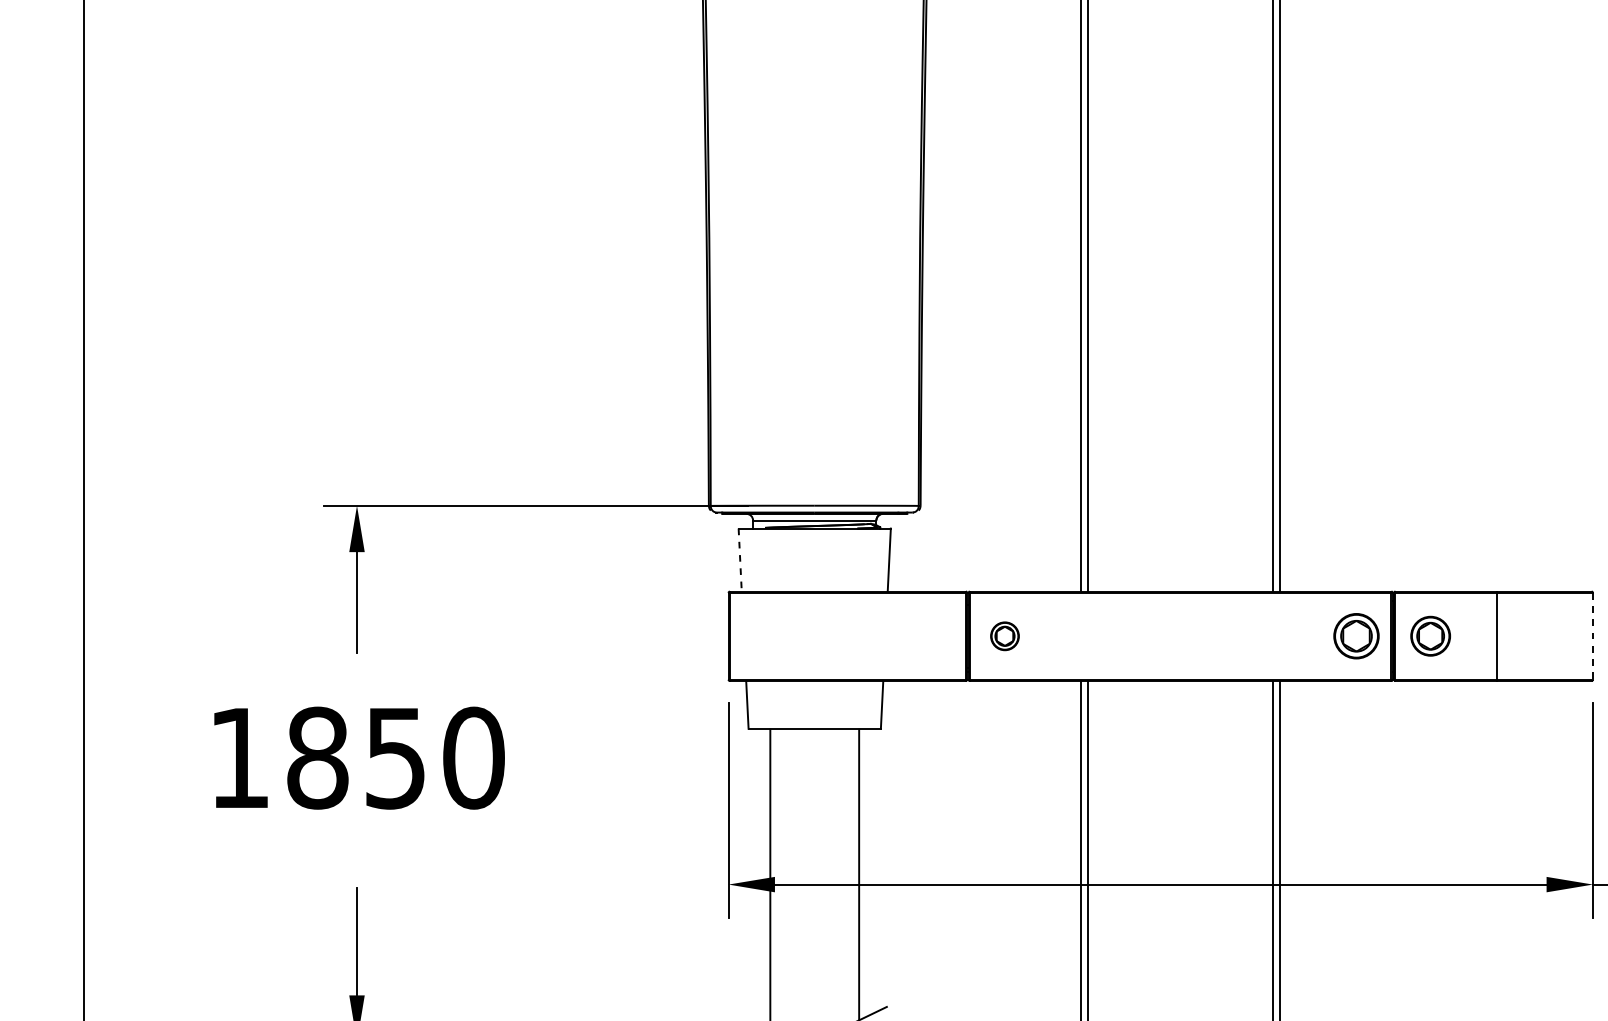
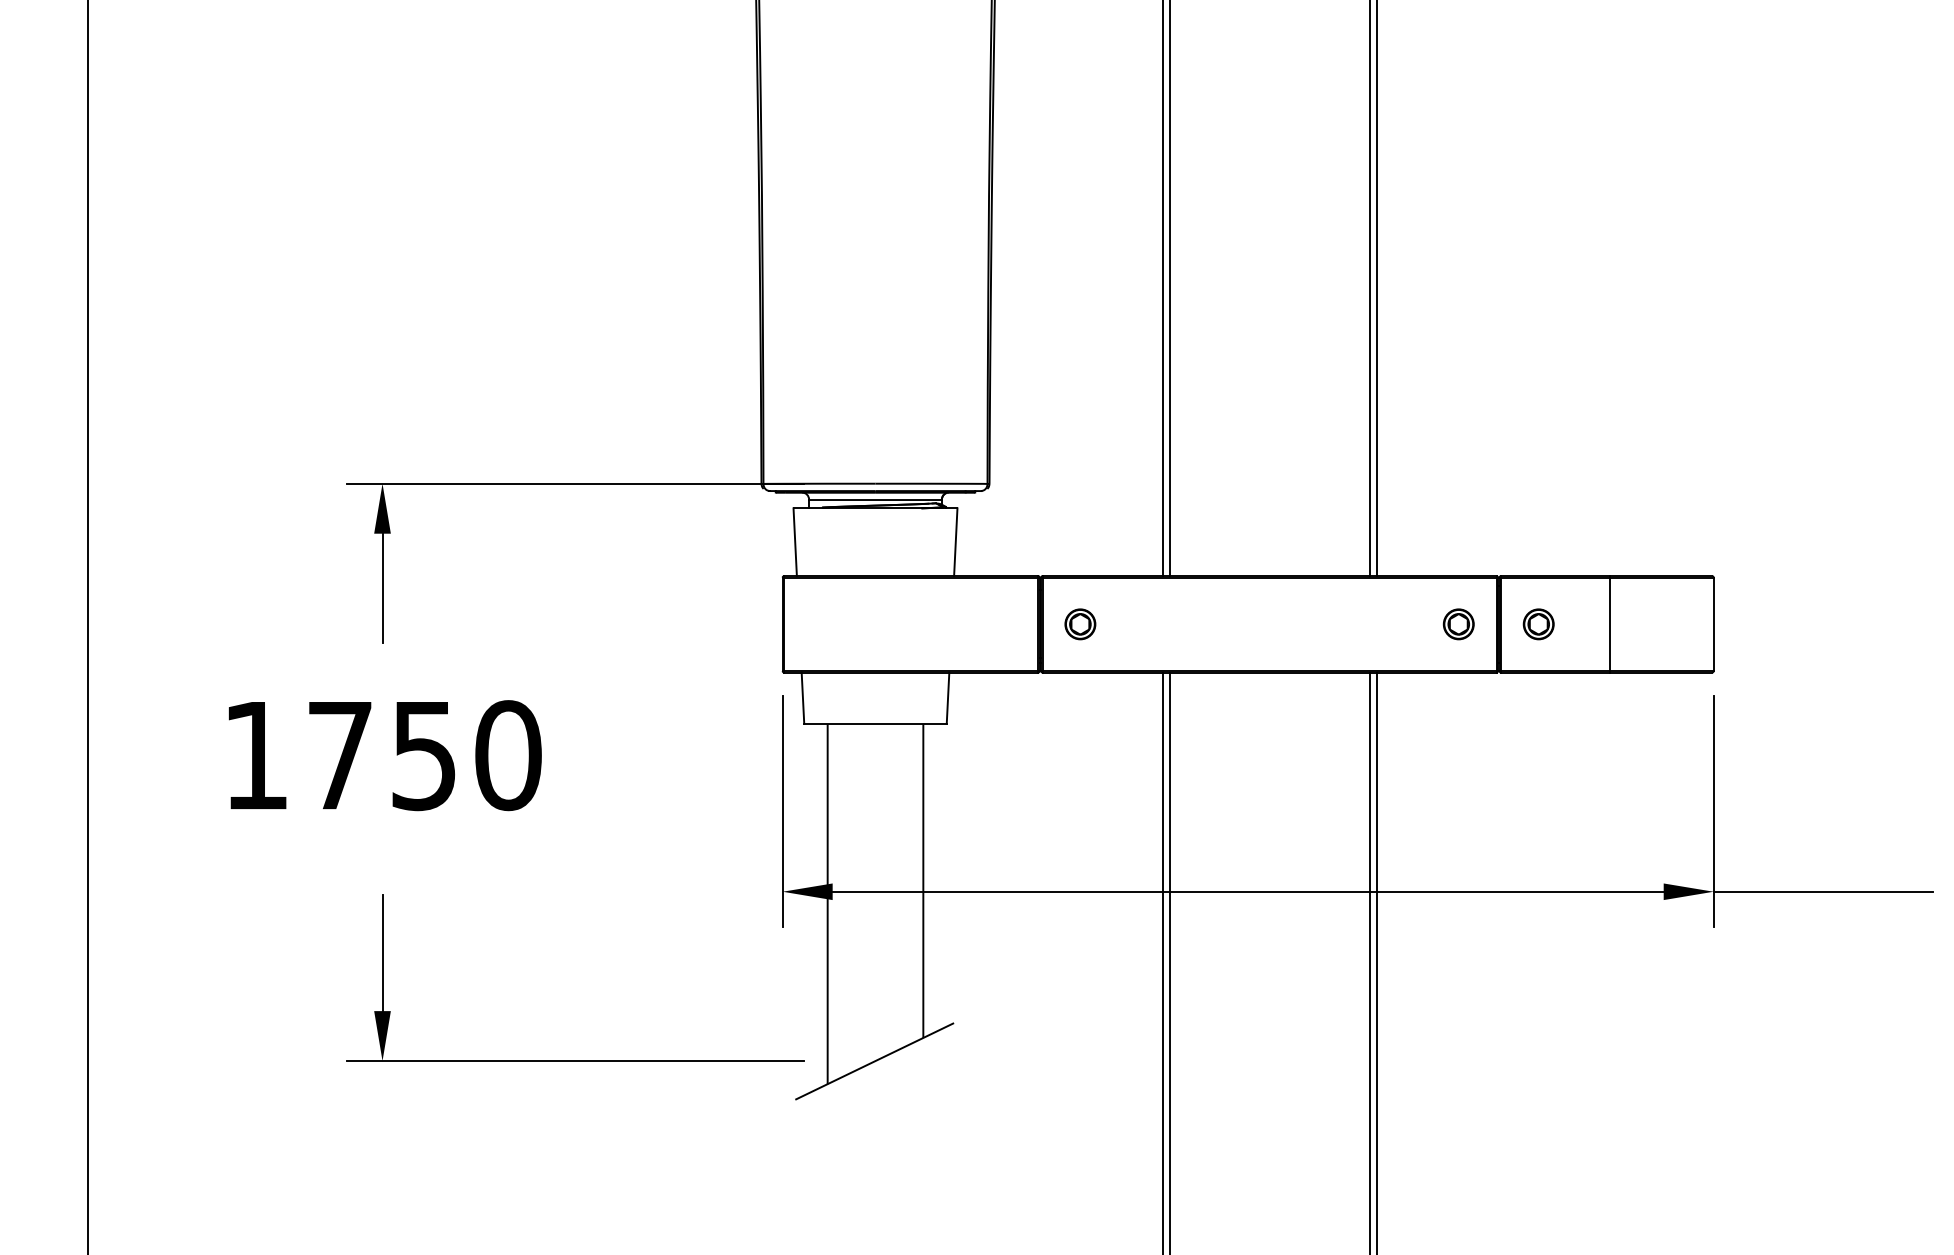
line: (740, 560) -> (795, 542), dashed -> solid
part: (1356, 636) -> (1458, 624), size x0.62
part: (1430, 636) -> (1538, 624), size x0.71
line: (1592, 636) -> (1713, 624), dashed -> solid
text: (317, 758) -> (340, 755), 1850 -> 1750

